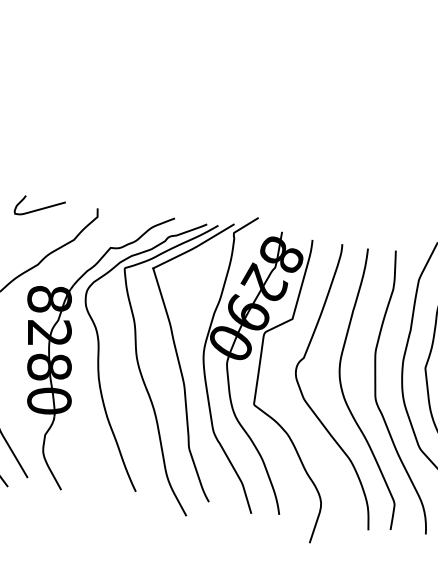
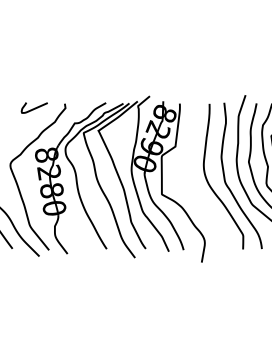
curve: (311, 407) -> (192, 191), removed

